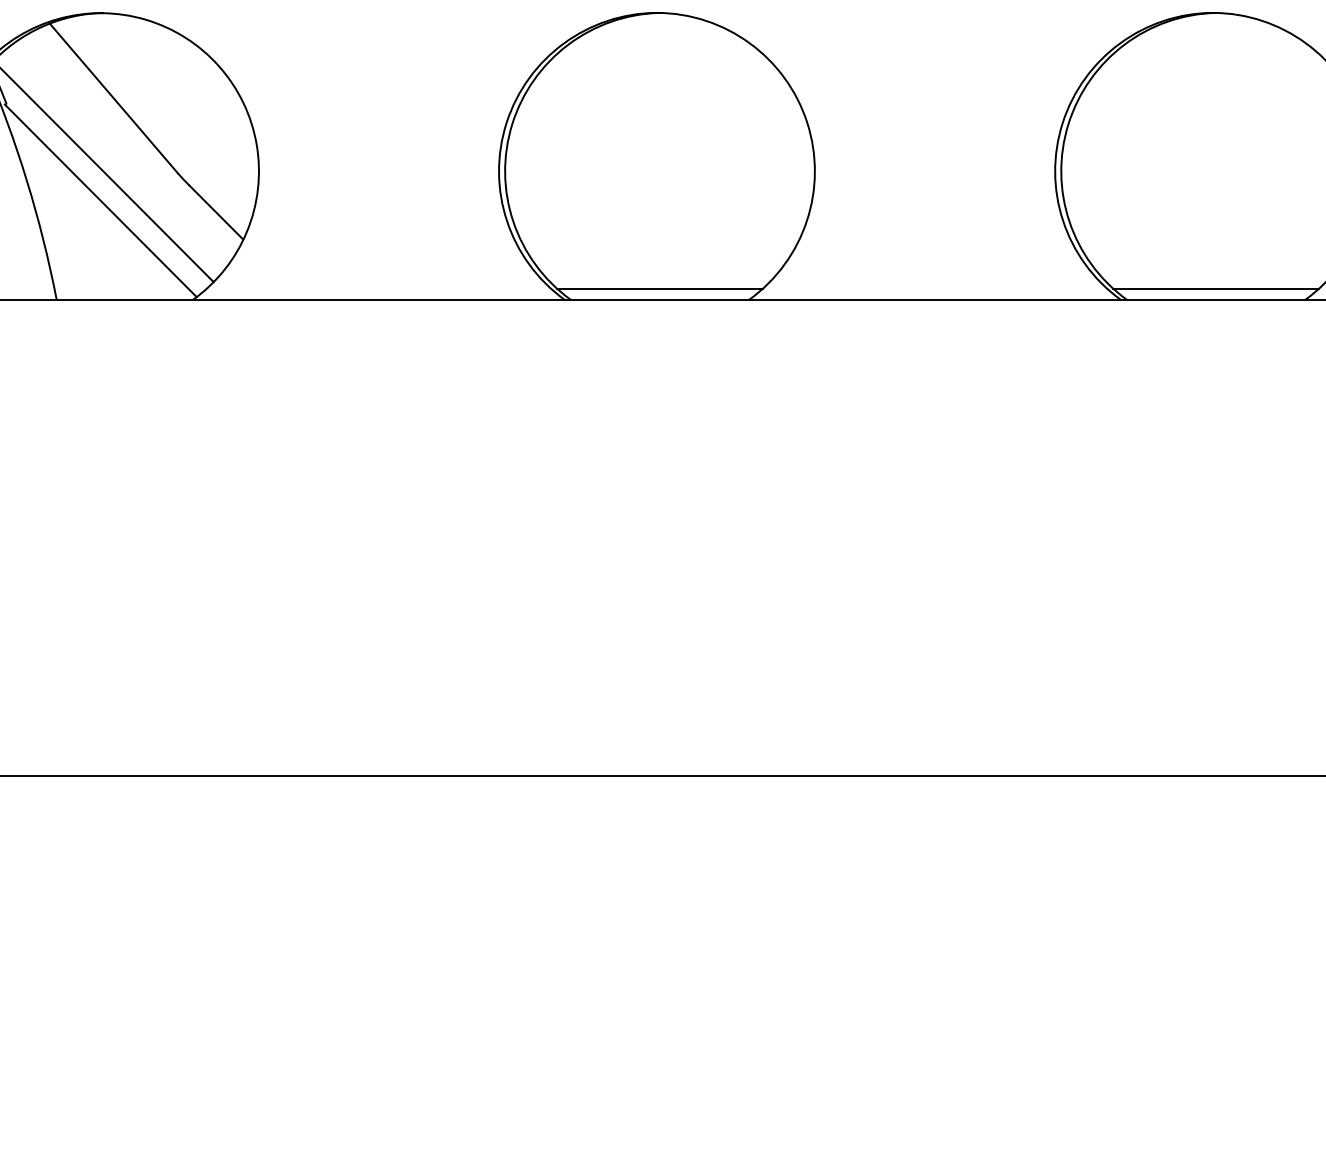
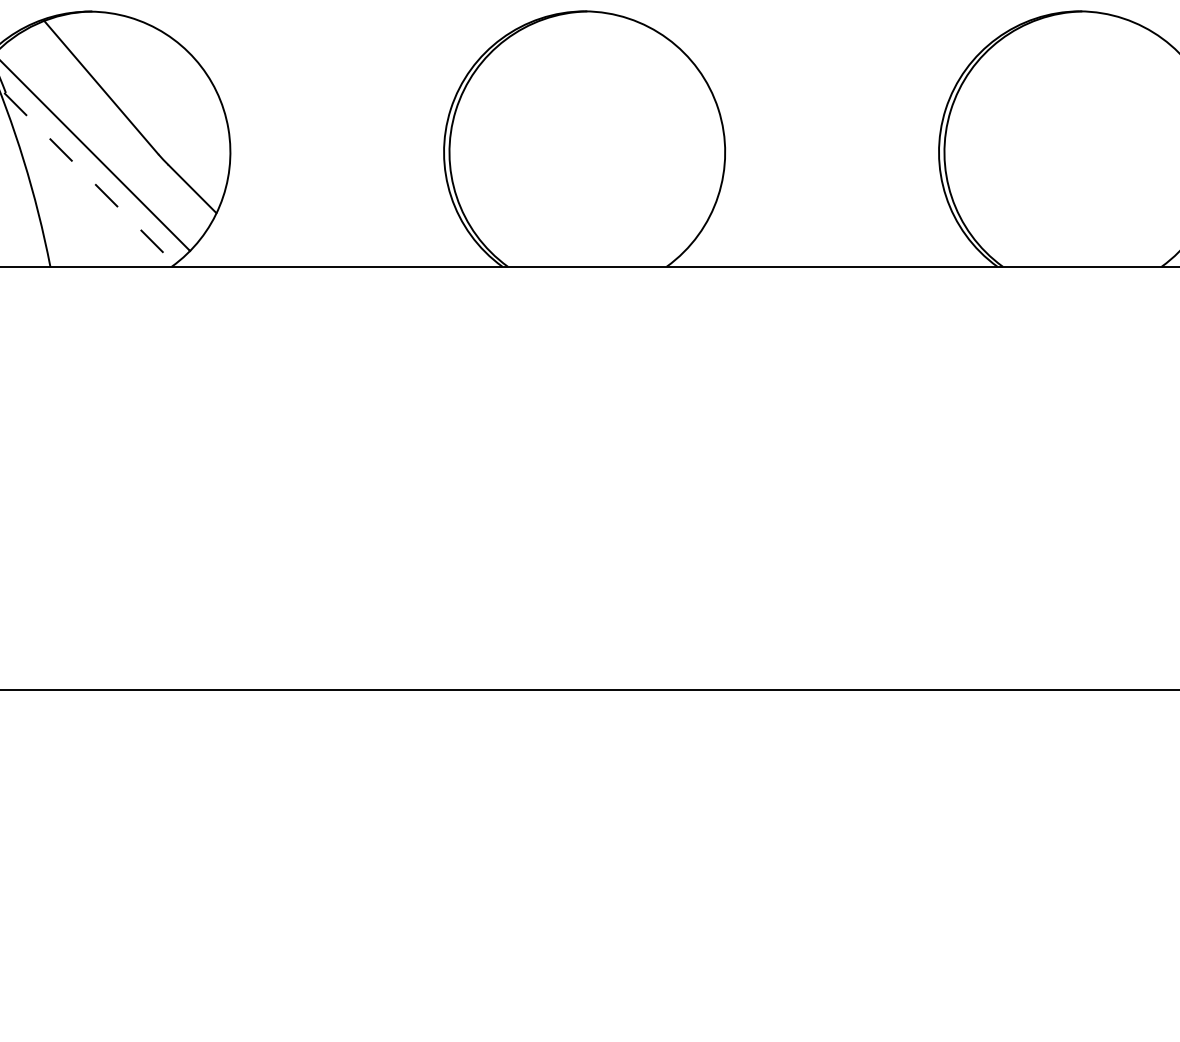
line: (100, 200) -> (89, 178), solid -> dashed
line: (659, 289) -> (586, 257), removed
line: (1215, 289) -> (1081, 257), removed

